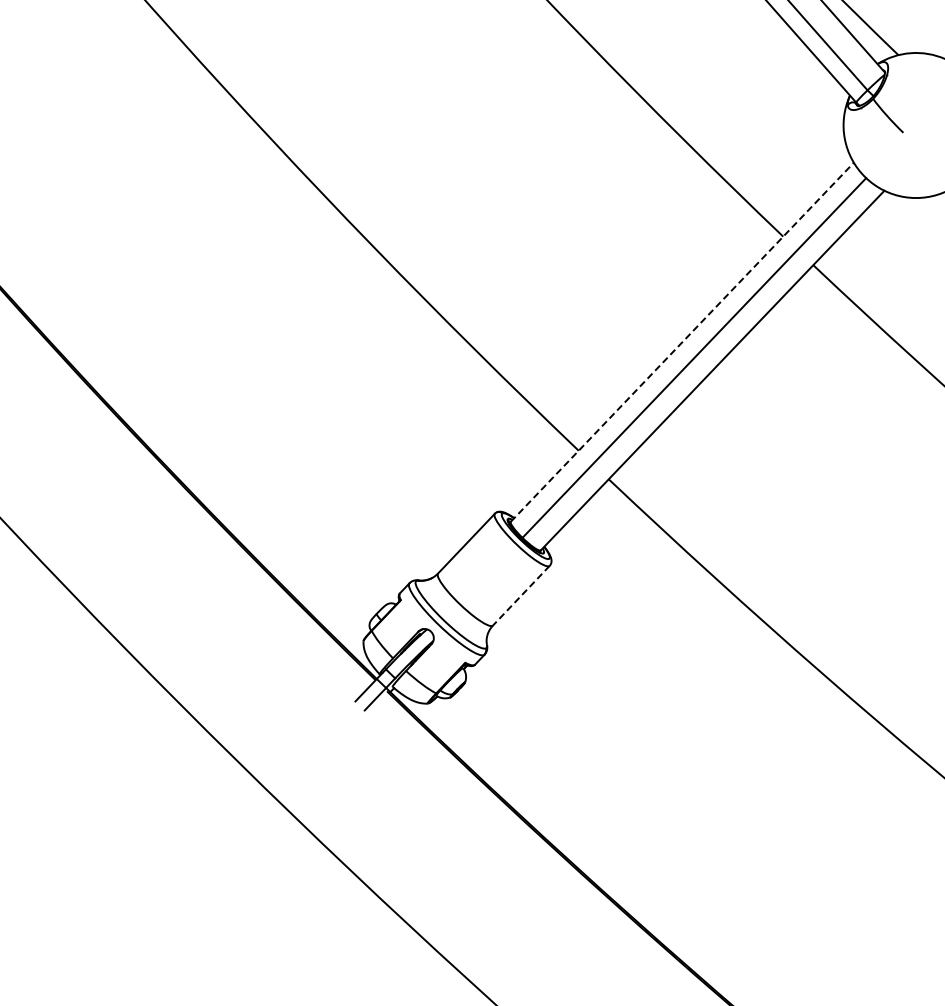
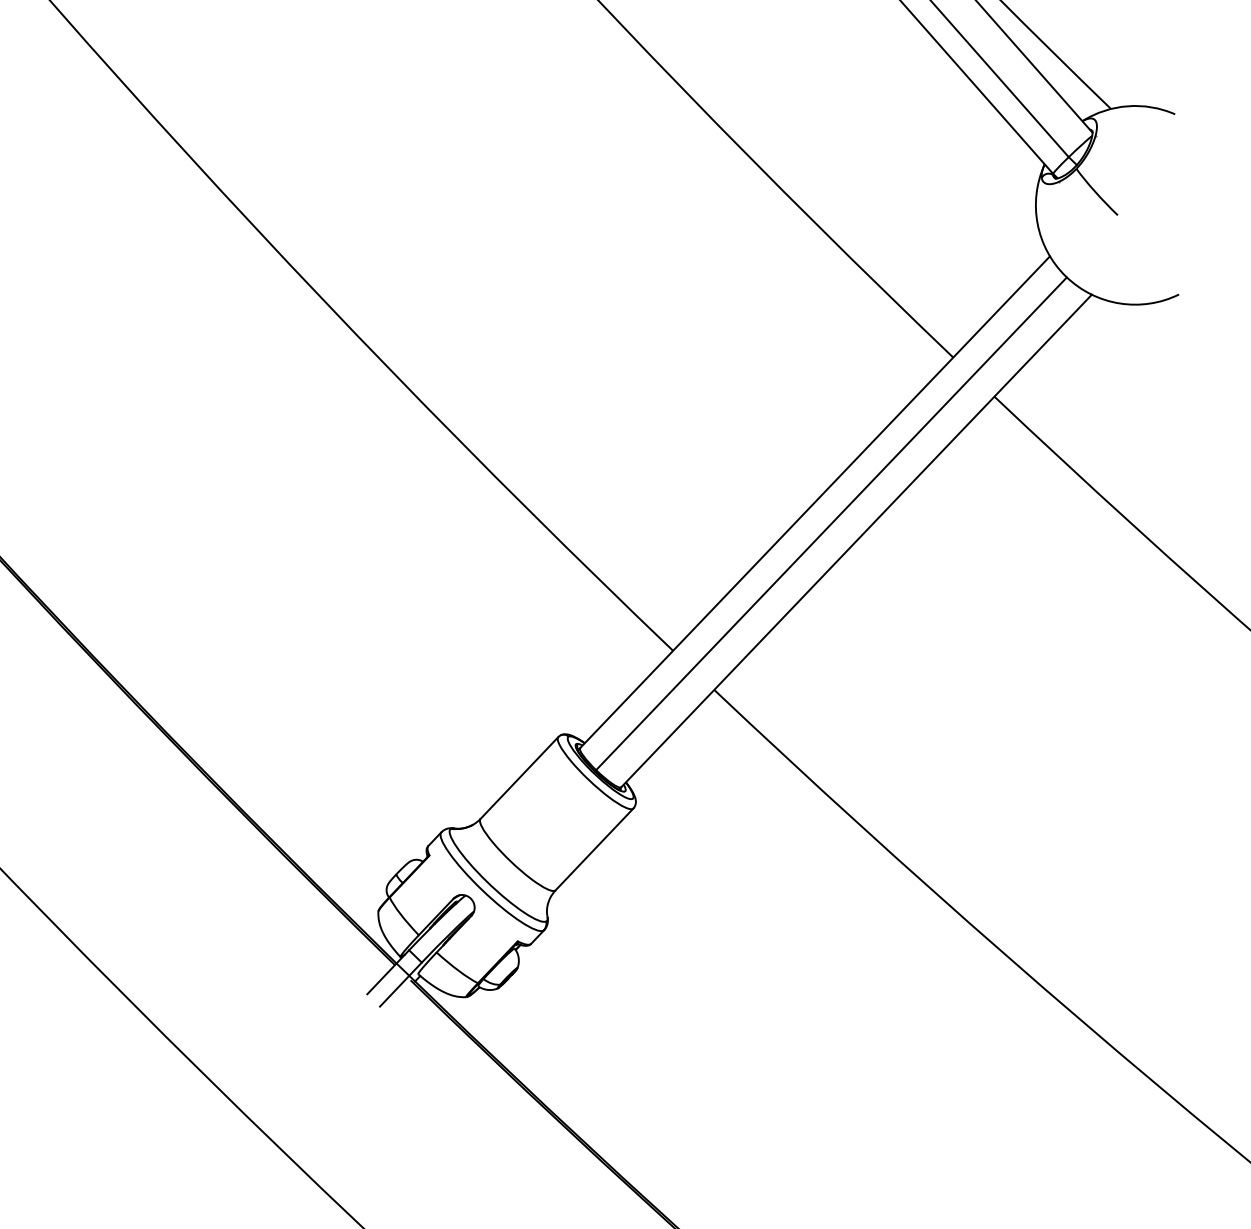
line: (682, 341) -> (815, 501), dashed -> solid
line: (521, 596) -> (594, 850), dashed -> solid

